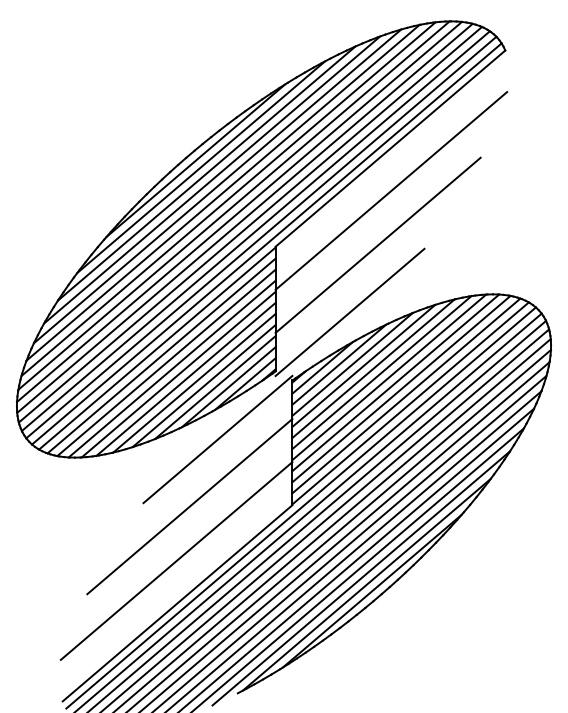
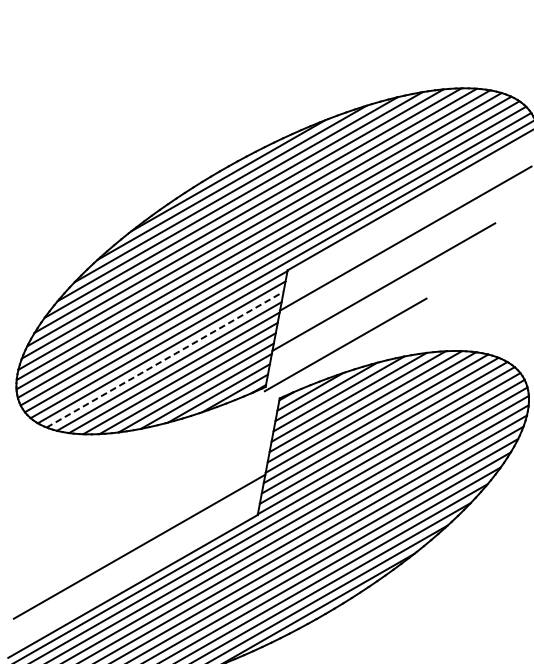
line: (166, 362) -> (165, 359), solid -> dashed
line: (217, 439) -> (199, 440), removed
line: (189, 506) -> (161, 498), removed

